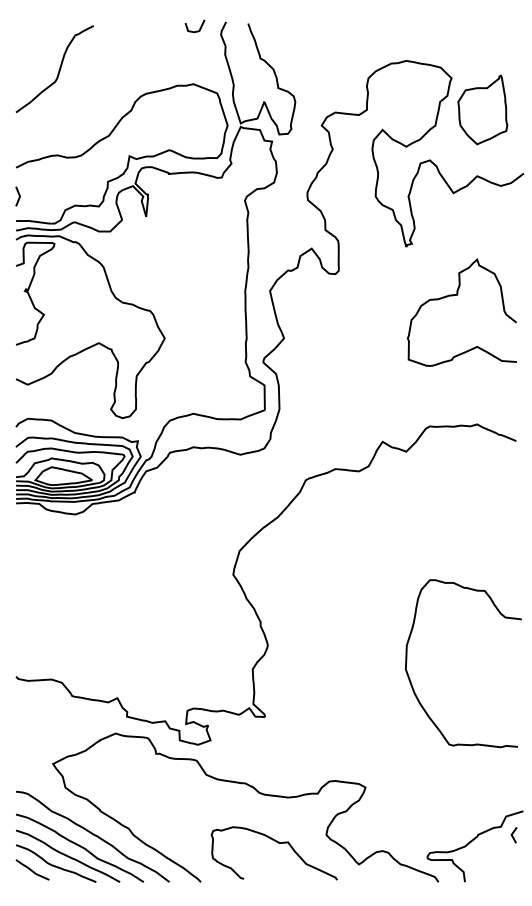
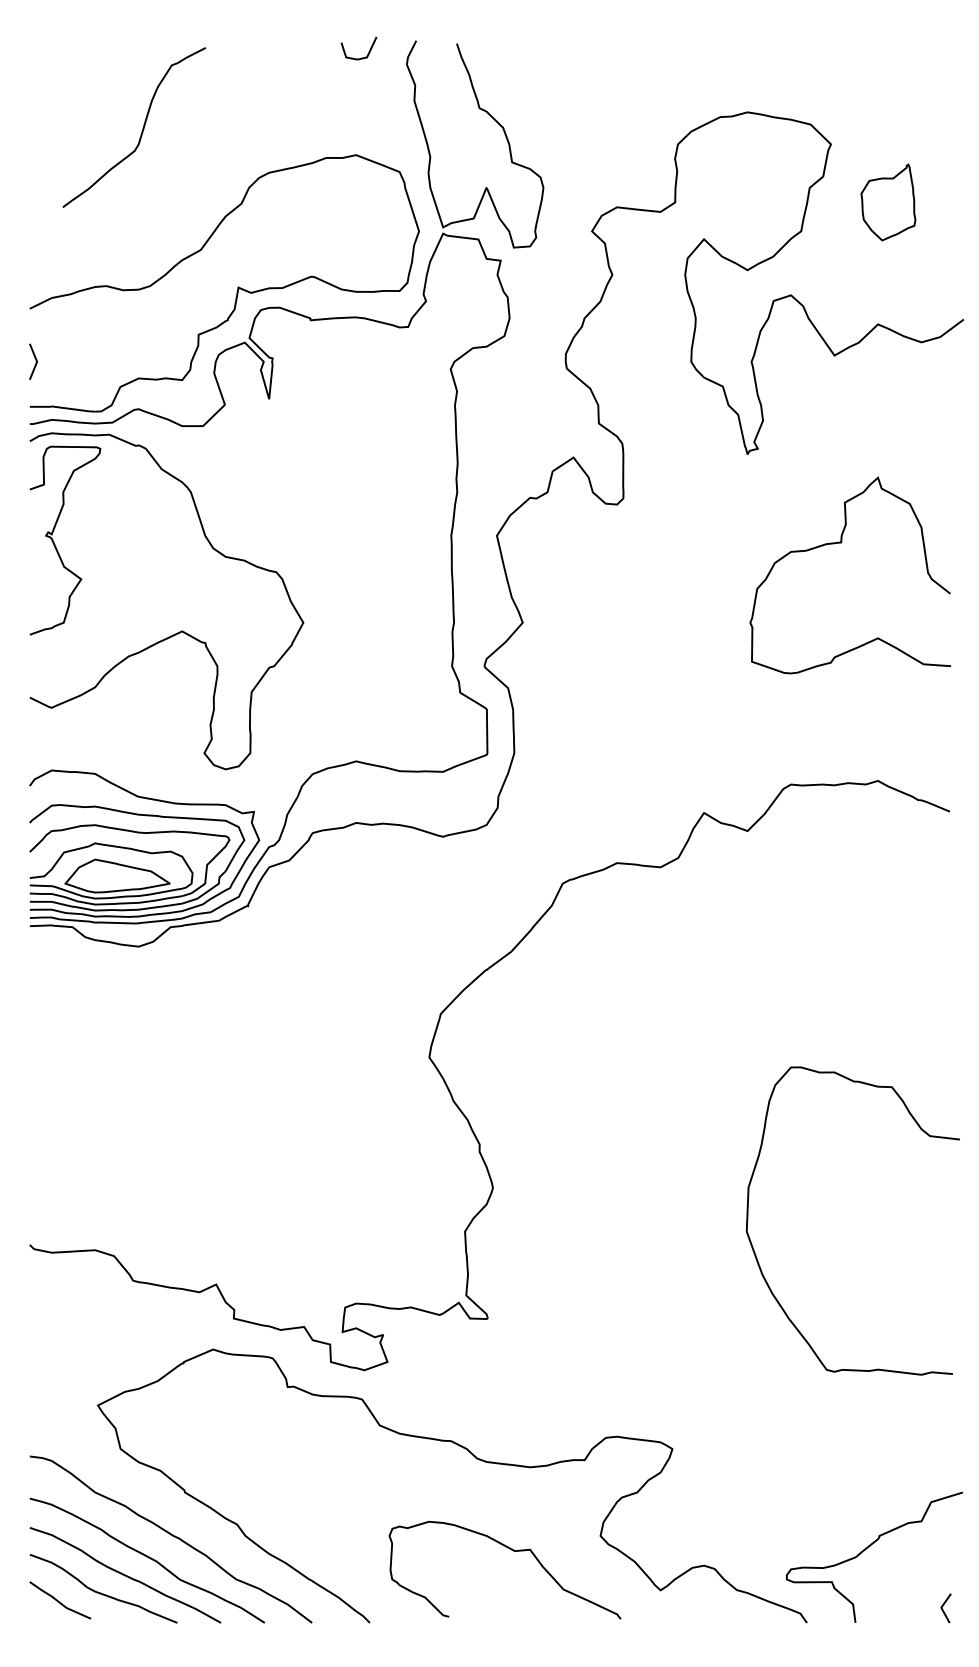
curve: (58, 70) -> (140, 129), moved
part: (482, 109) -> (887, 201), size x0.6
line: (513, 834) -> (944, 1606), moved

